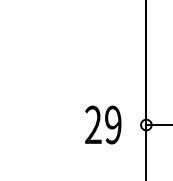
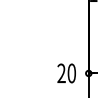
text: (112, 125) -> (71, 73), 29 -> 20

